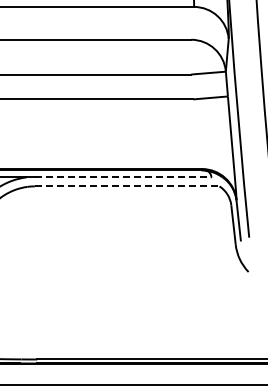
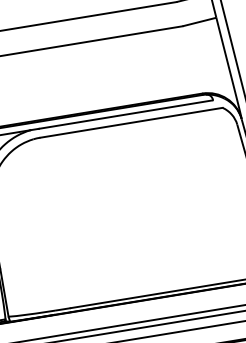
line: (122, 177) -> (125, 114), dashed -> solid
line: (127, 186) -> (131, 122), dashed -> solid

